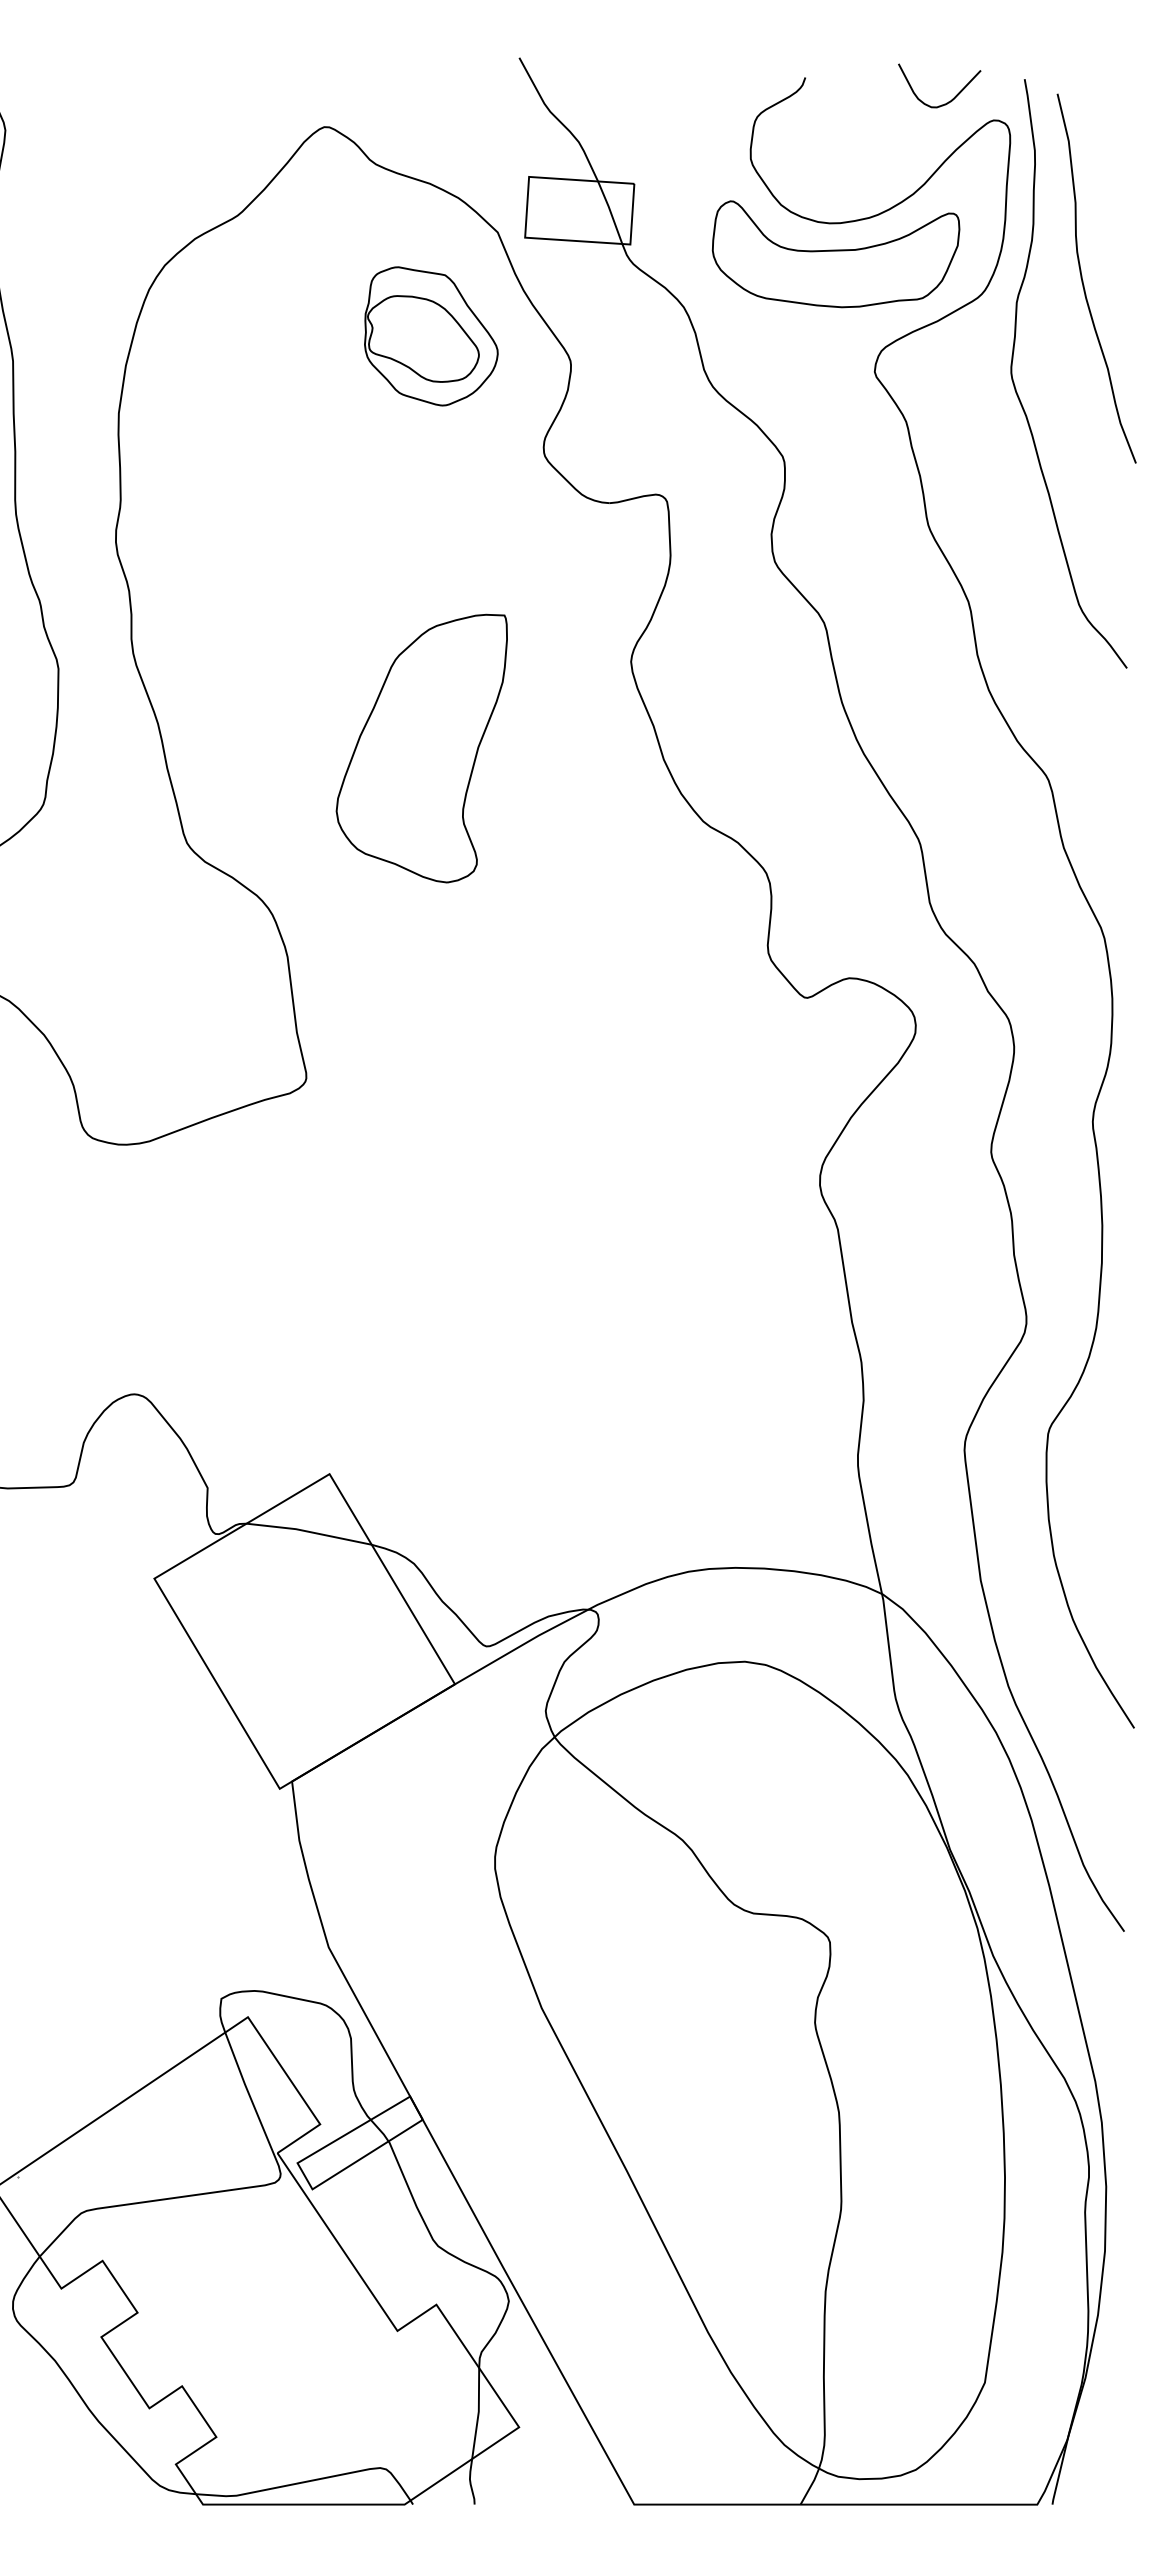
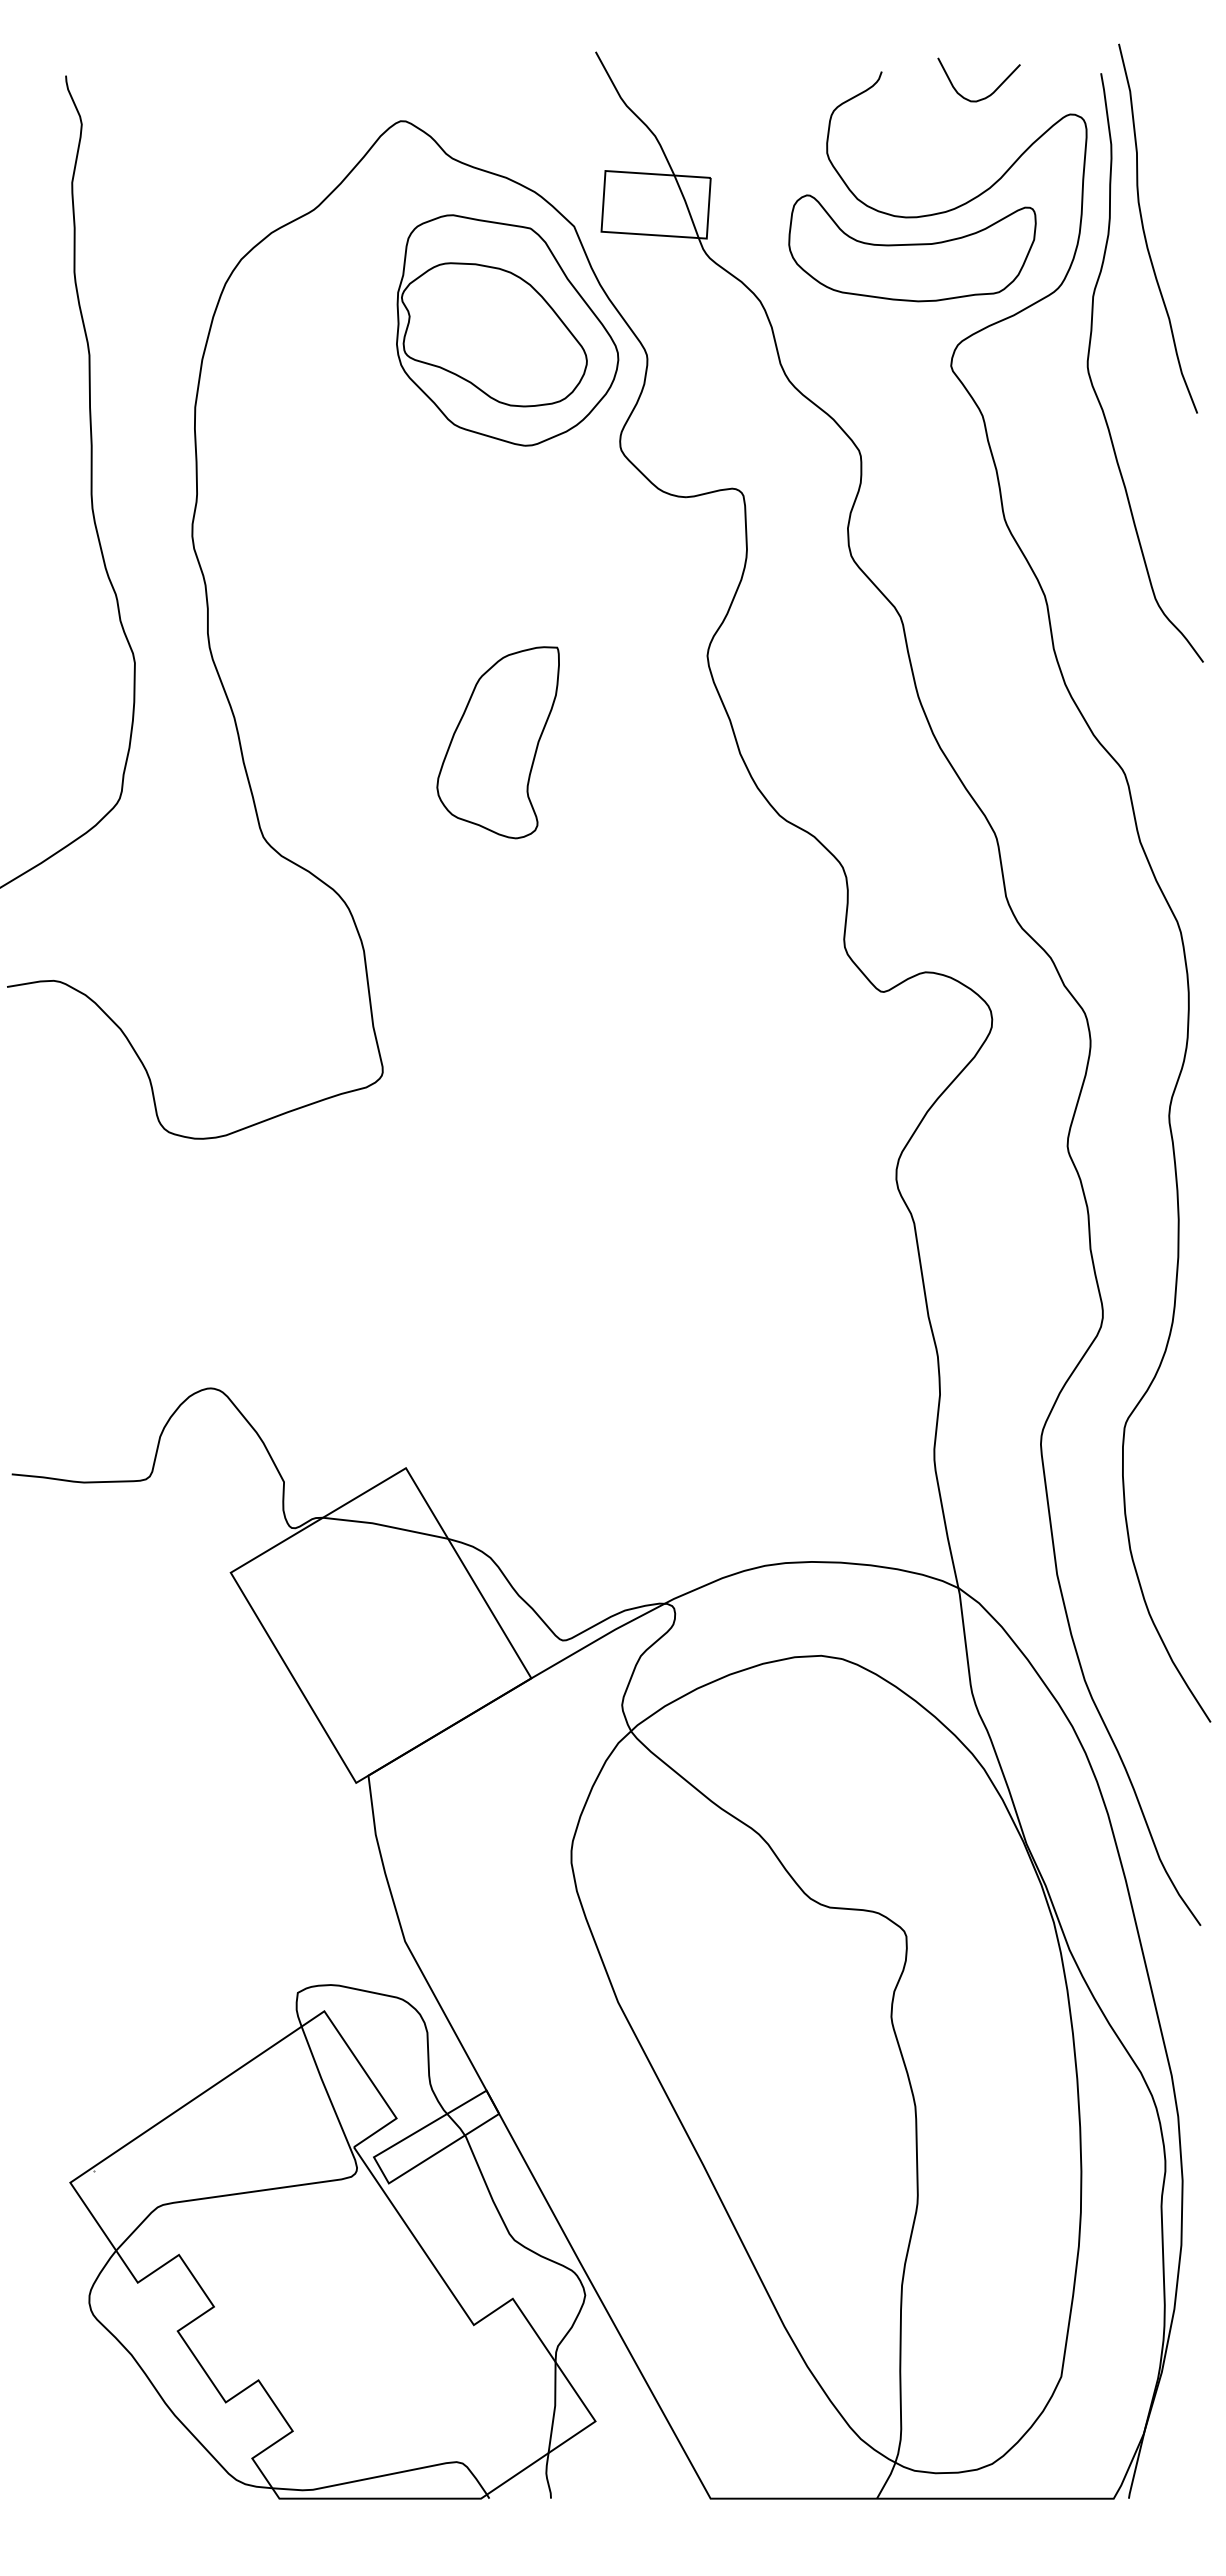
curve: (950, 100) -> (989, 94), moved
curve: (1083, 278) -> (1144, 228), moved
part: (431, 336) -> (507, 330), size x1.67
part: (421, 748) -> (497, 742), size x0.71

